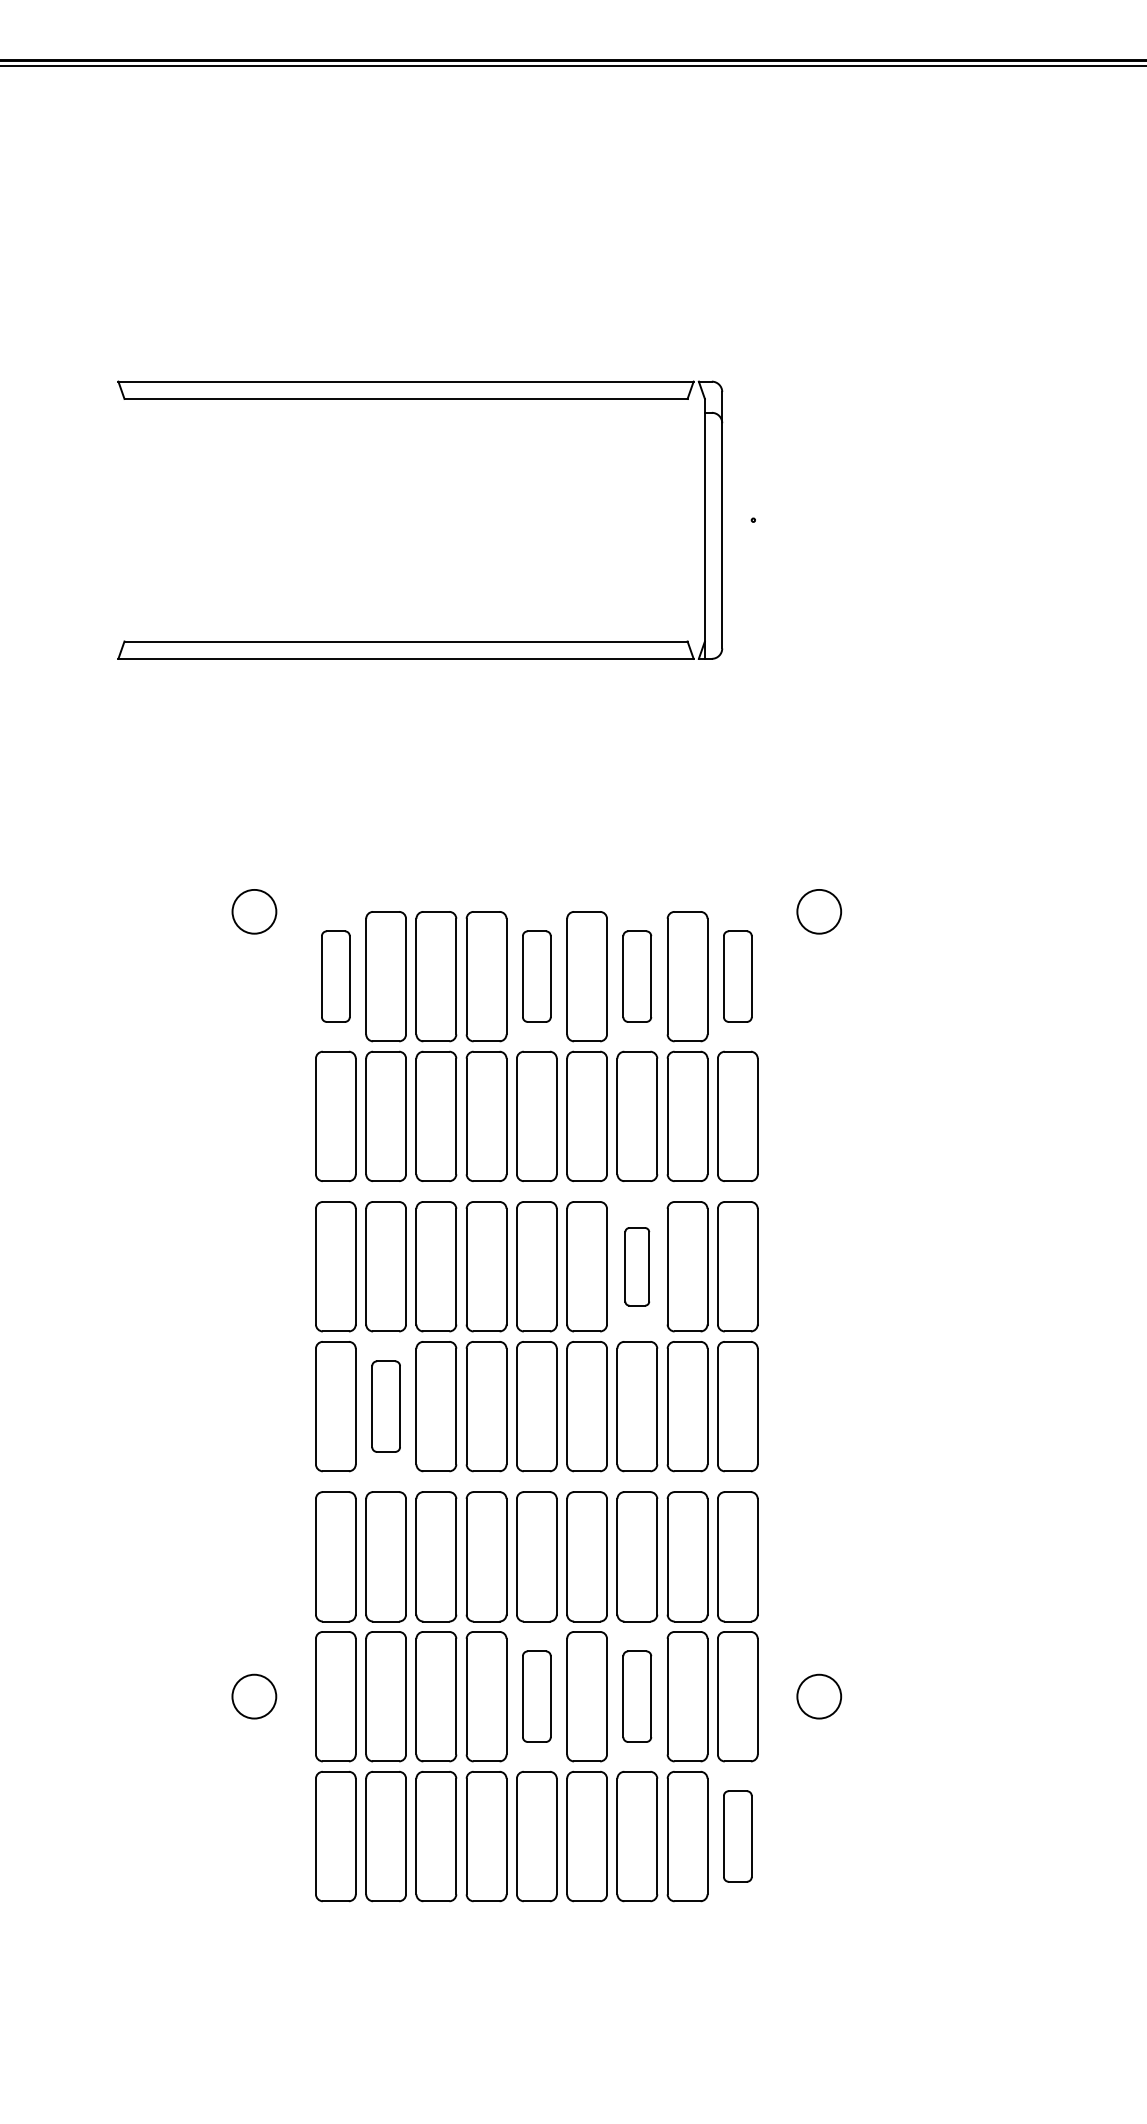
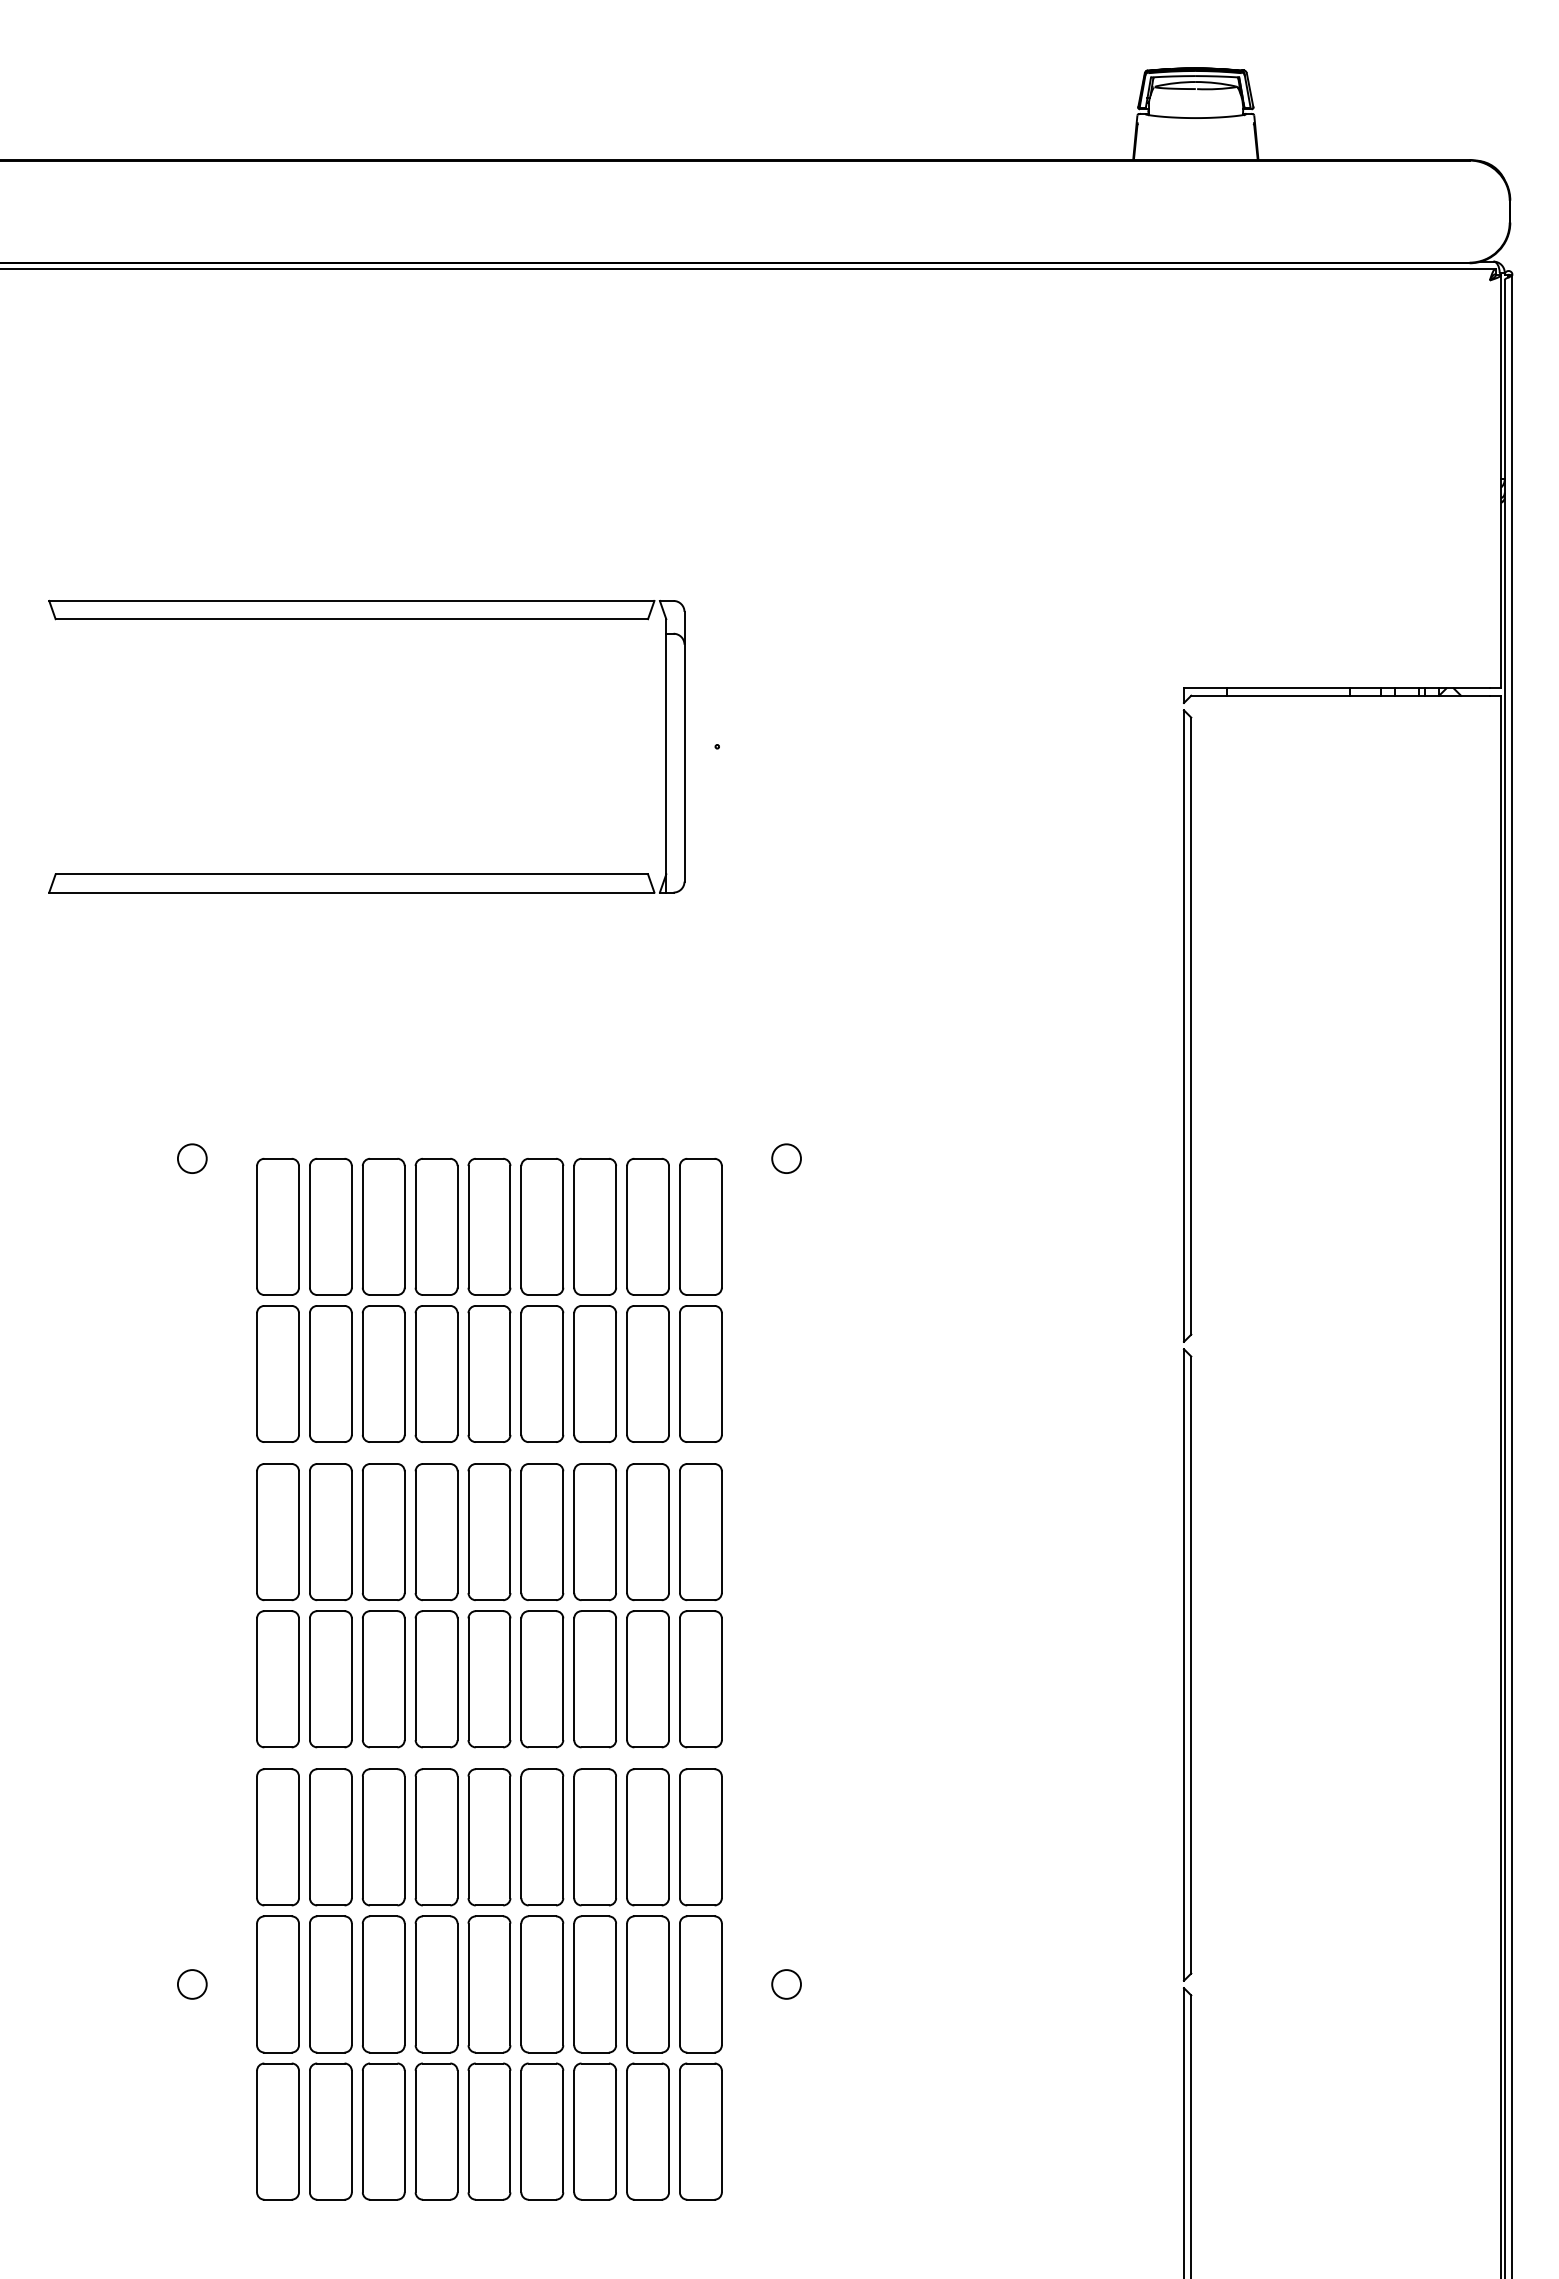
circle: (253, 911) -> (191, 1158), size x0.62
circle: (819, 911) -> (786, 1158), size x0.62
part: (335, 976) -> (277, 1226), size x1.43
part: (536, 976) -> (489, 1226), size x1.43
part: (636, 976) -> (594, 1226), size x1.43
part: (737, 976) -> (700, 1226), size x1.43
part: (636, 1267) -> (594, 1532), size x1.67
part: (385, 1406) -> (330, 1679), size x1.43
circle: (254, 1696) -> (192, 1984), size x0.62
part: (536, 1696) -> (489, 1984), size x1.43
part: (636, 1696) -> (594, 1984), size x1.43
circle: (819, 1696) -> (786, 1984), size x0.62
part: (737, 1836) -> (700, 2131), size x1.43

